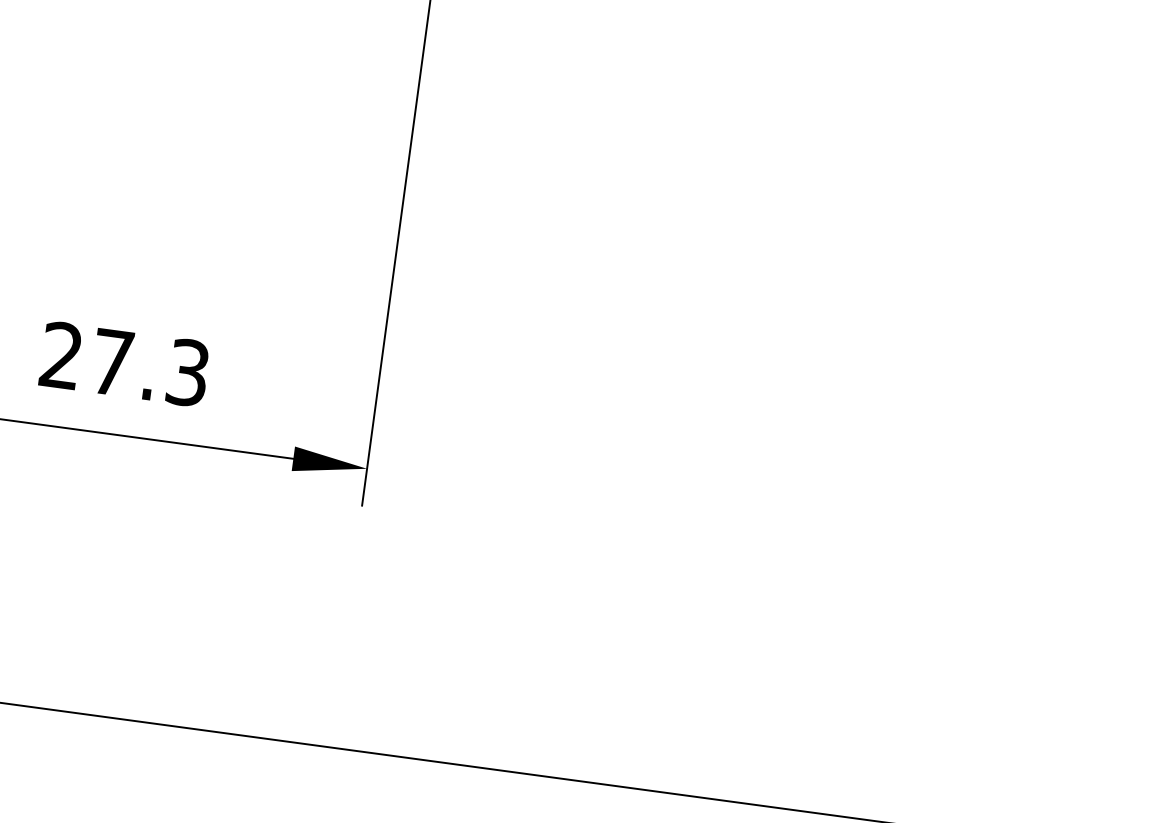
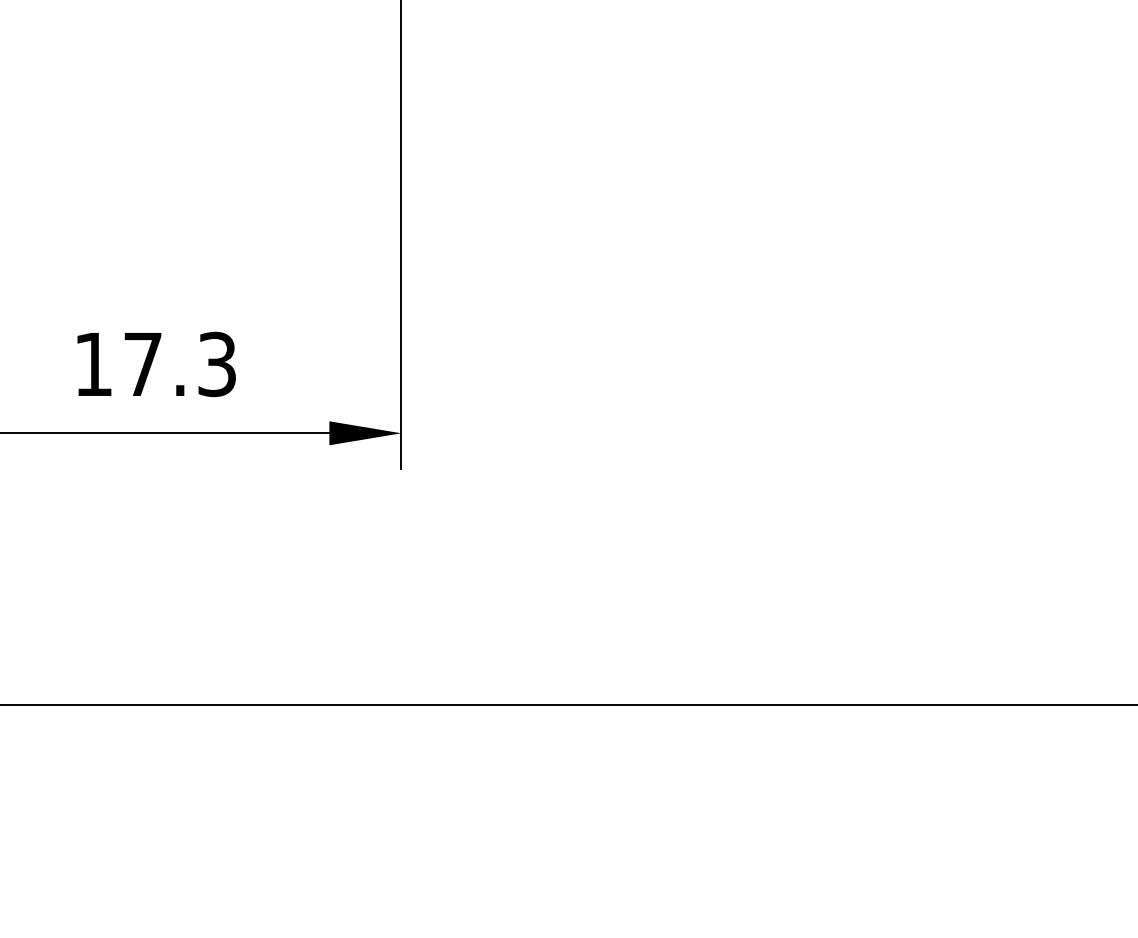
text: (60, 354) -> (92, 363), 27.3 -> 17.3

